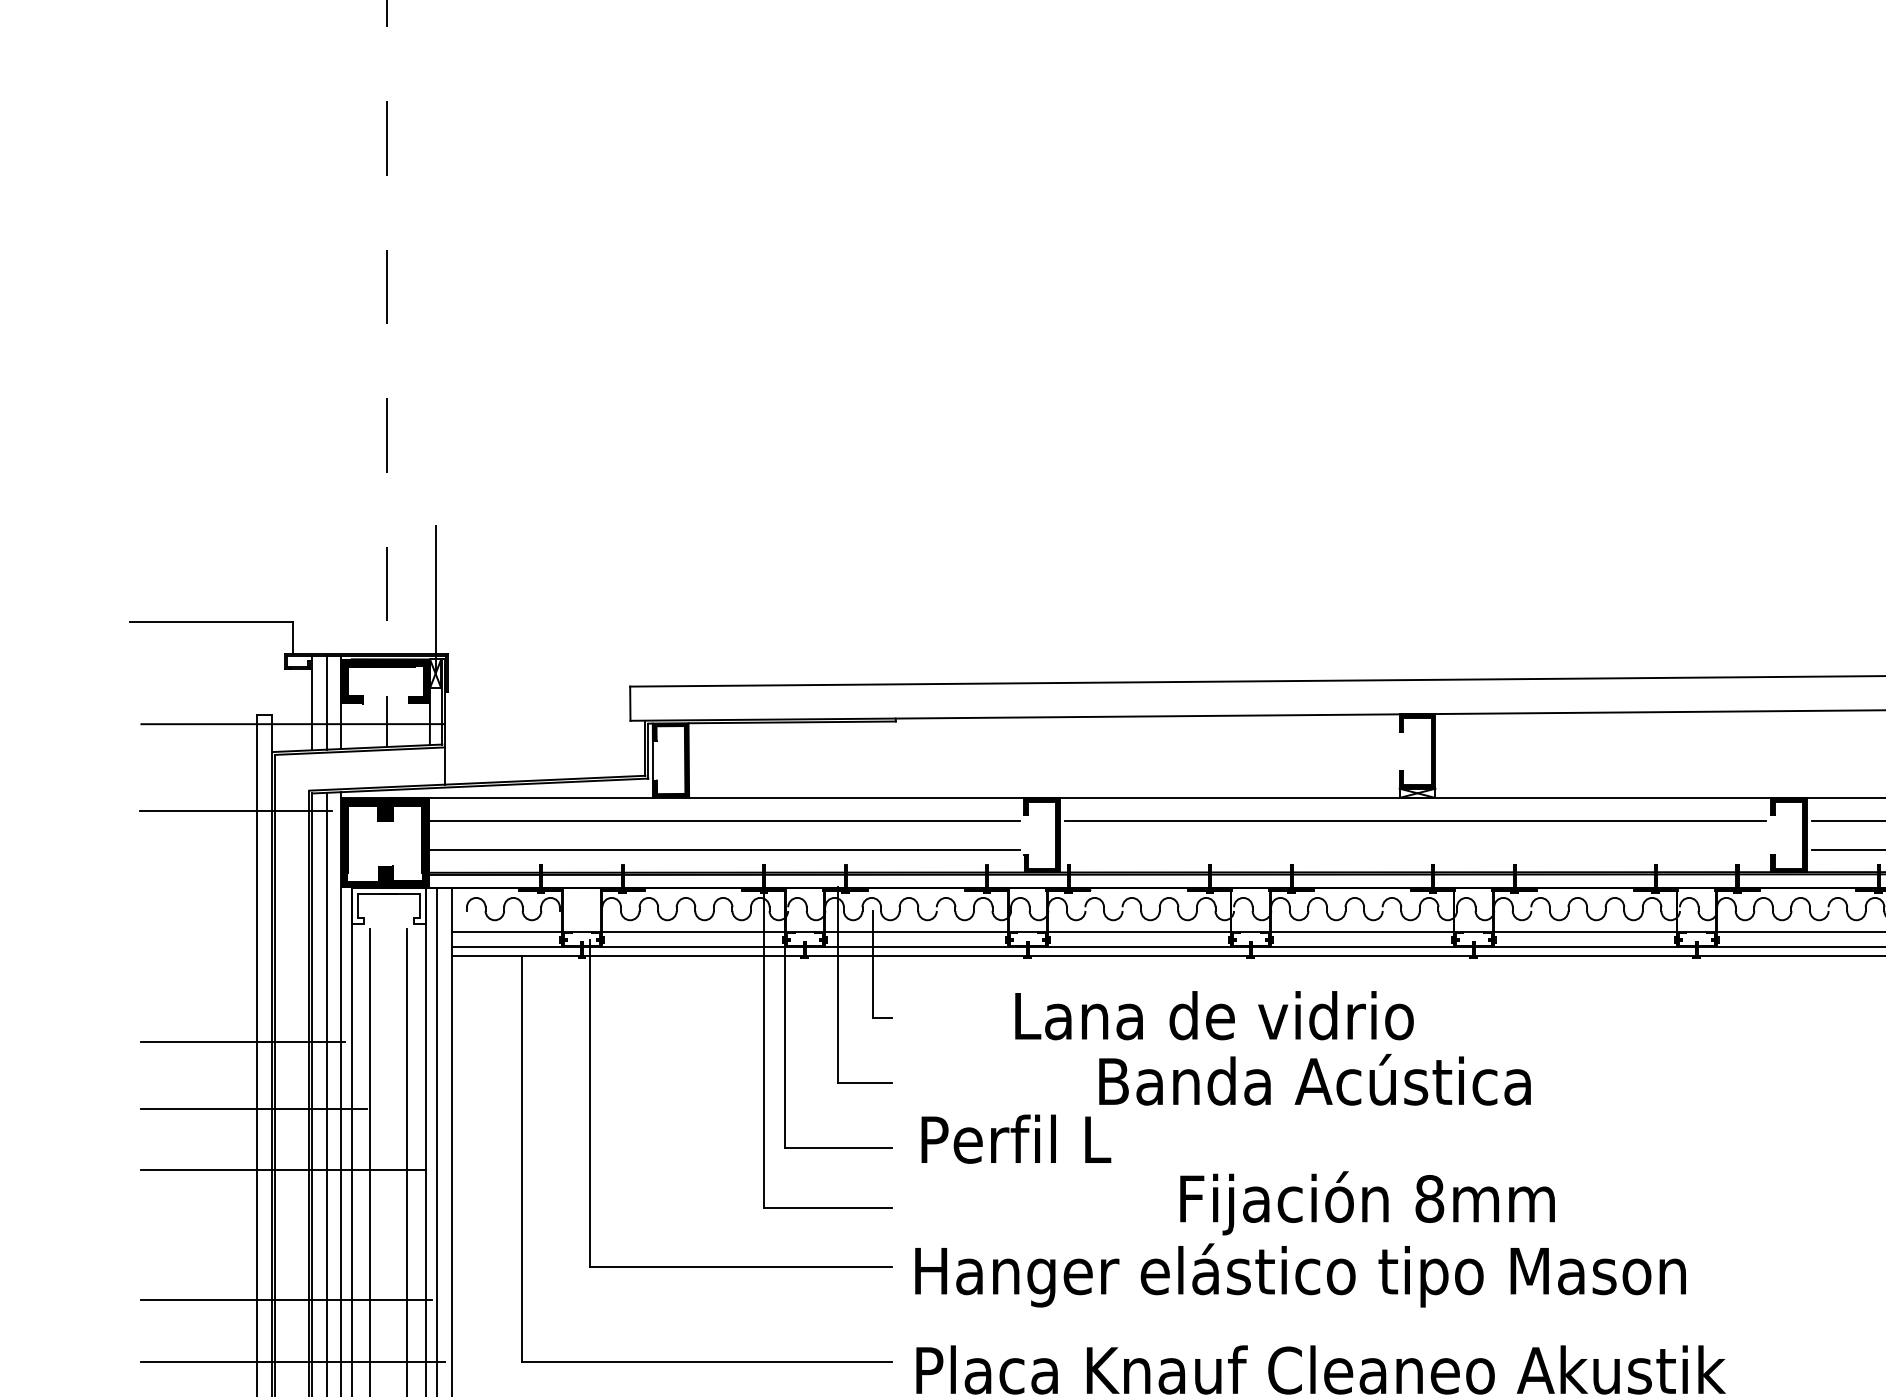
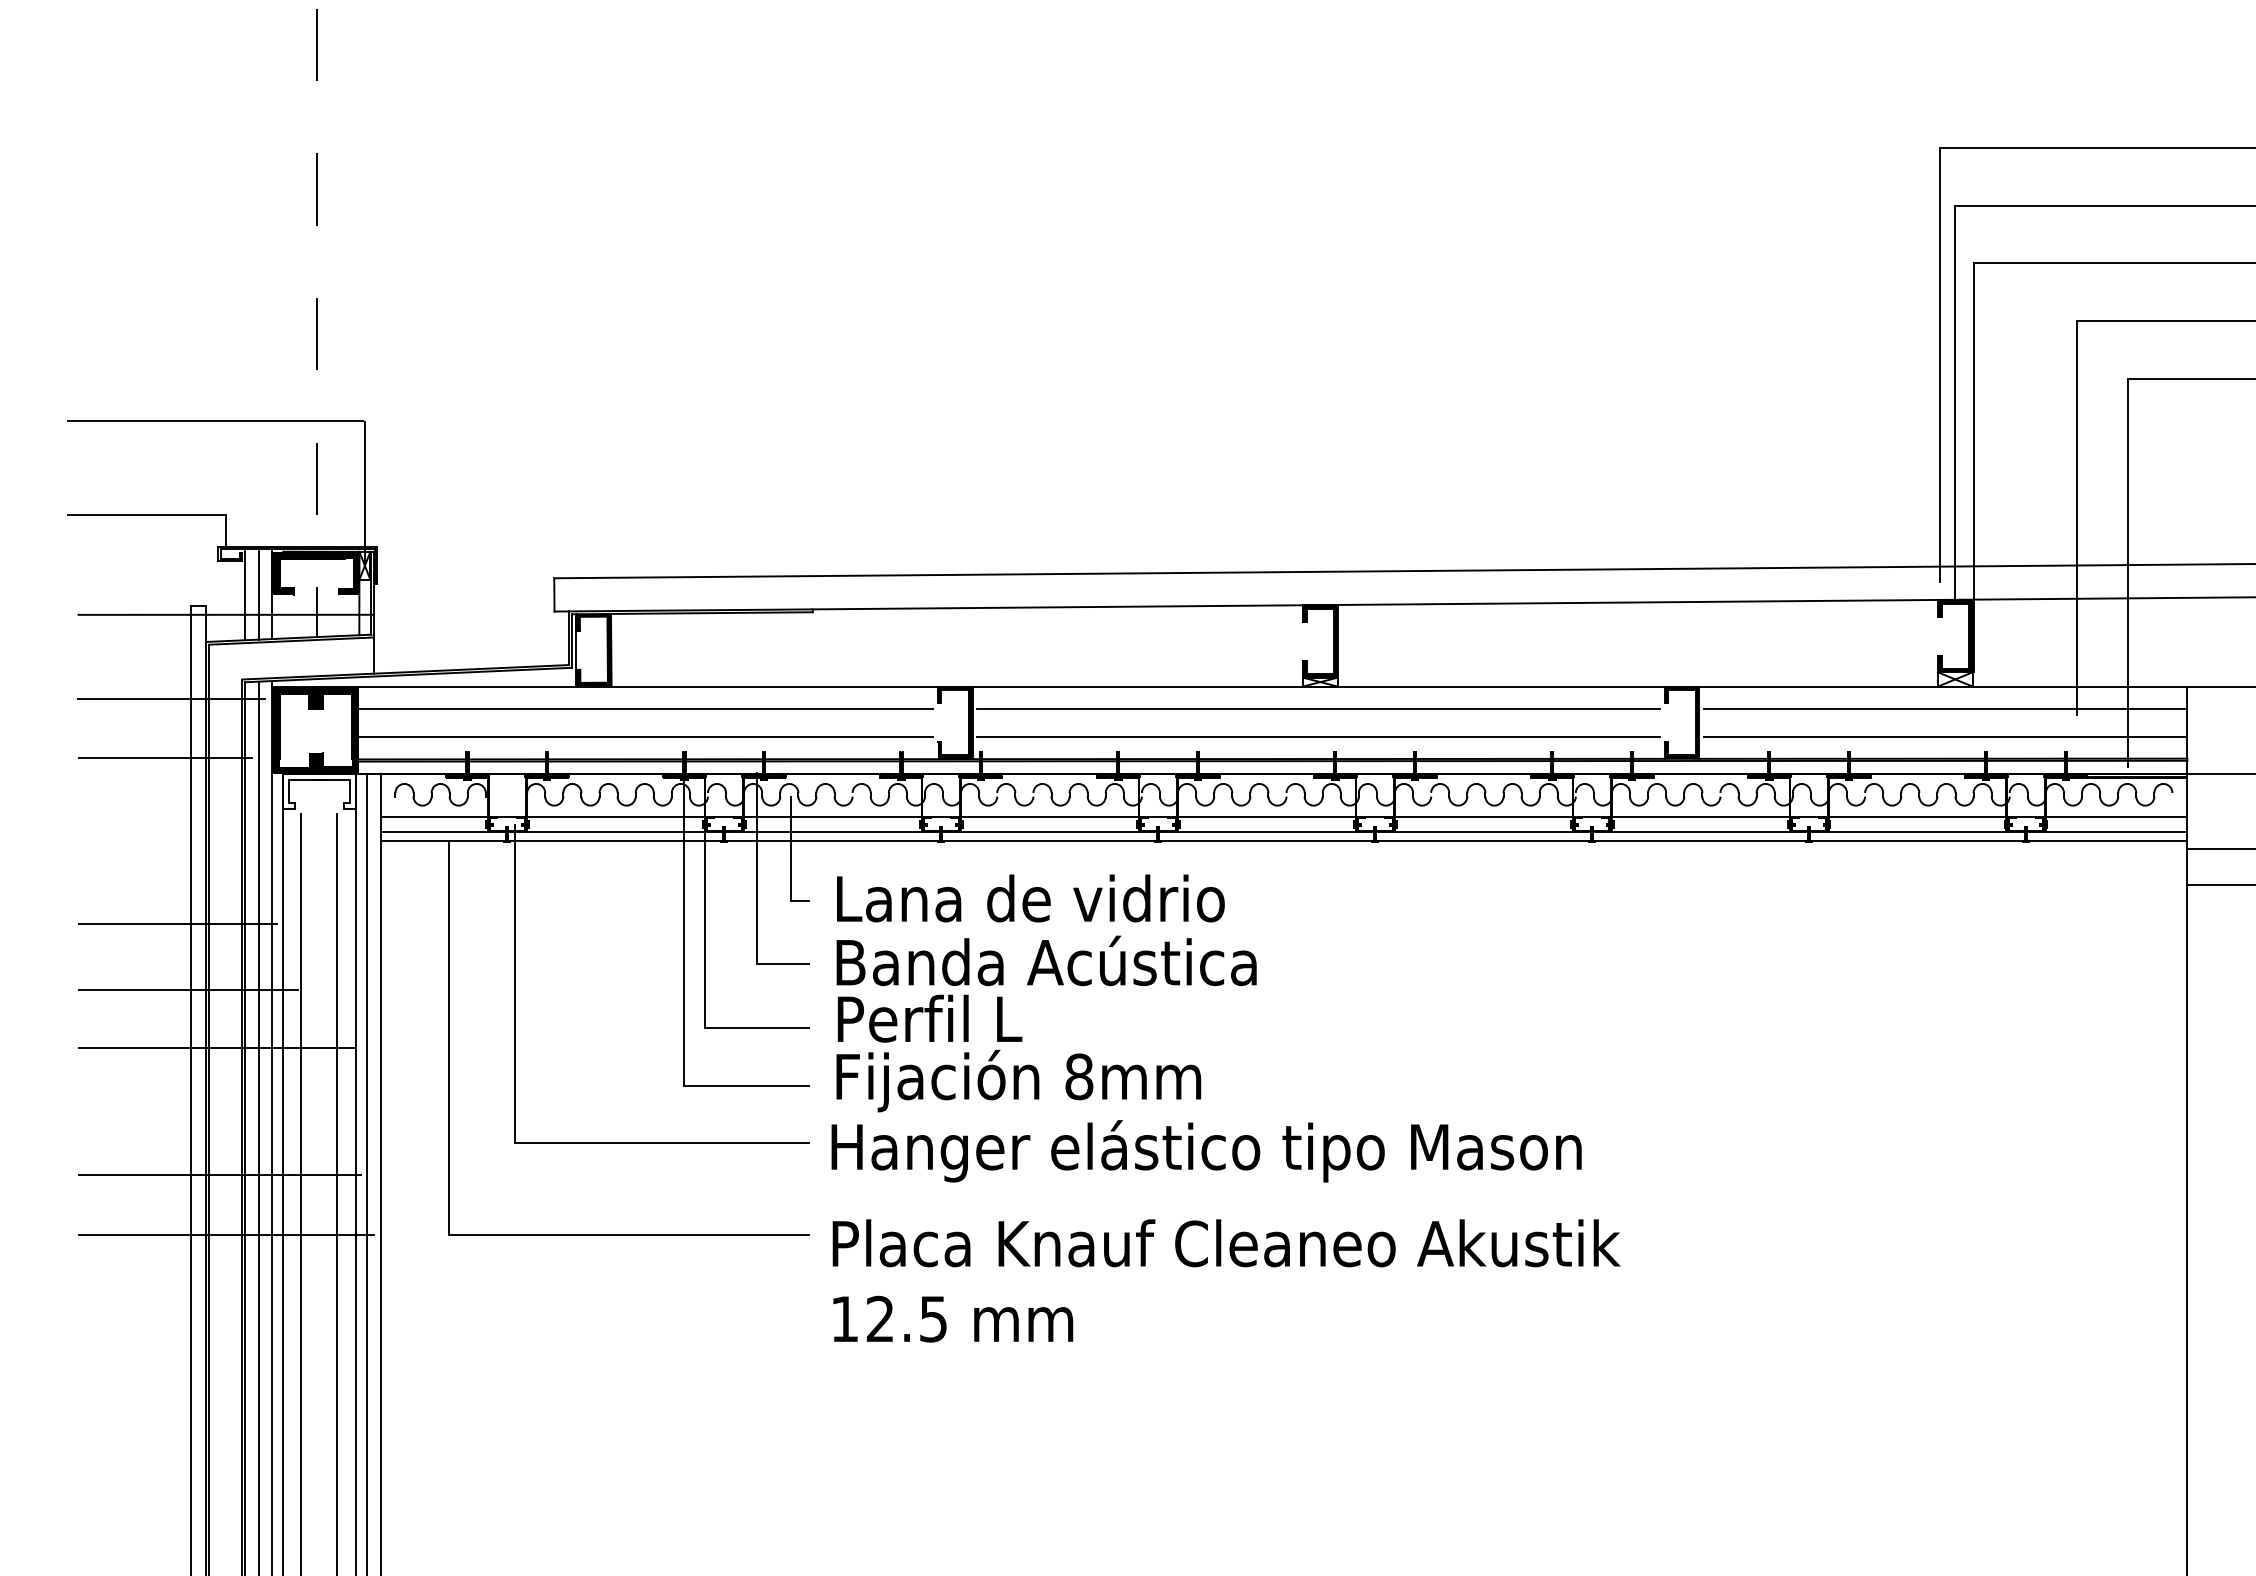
line: (282, 525) -> (215, 421), added
line: (1415, 850) -> (1318, 737), added
line: (230, 870) -> (165, 757), added
text: (1214, 1015) -> (1030, 898), moved
text: (1314, 1079) -> (1046, 960), moved
text: (1367, 1203) -> (1018, 1081), moved

